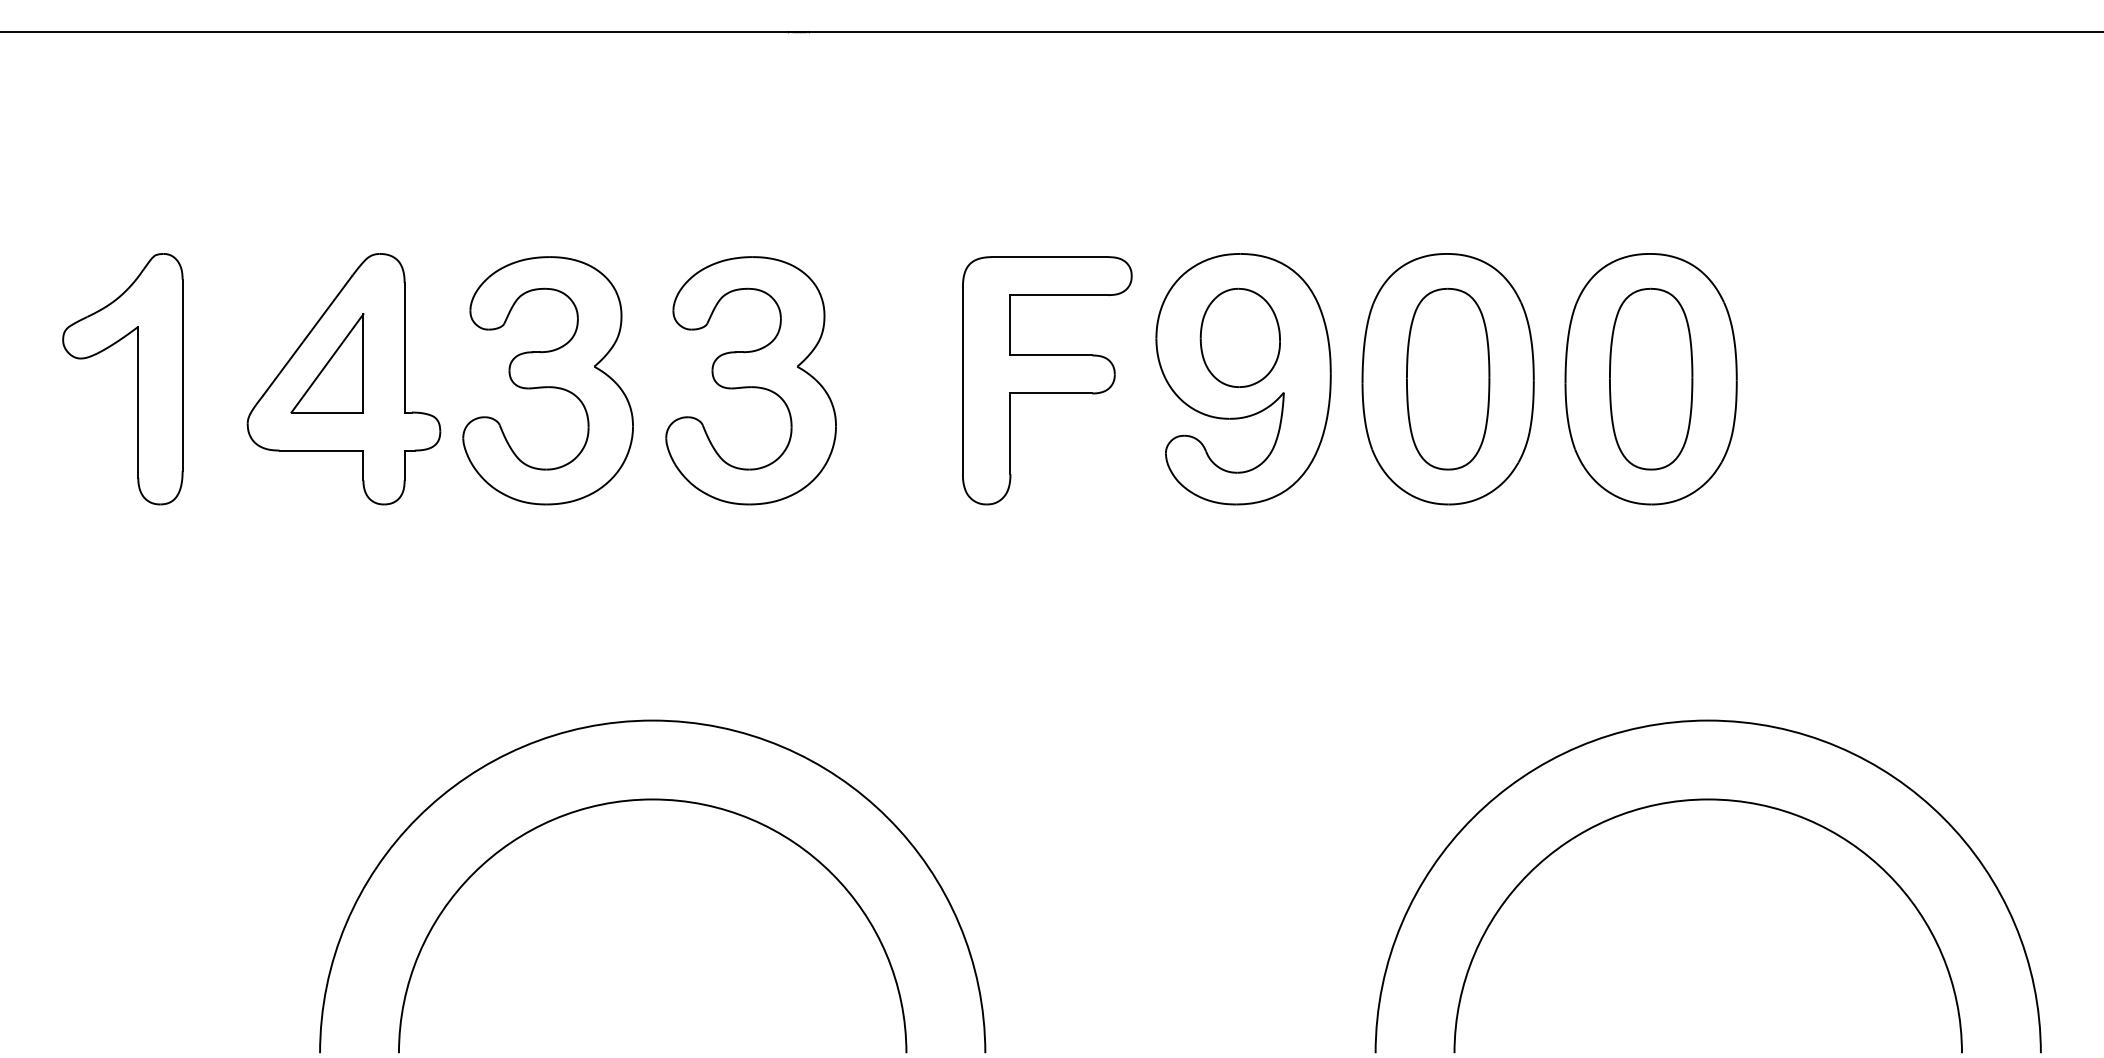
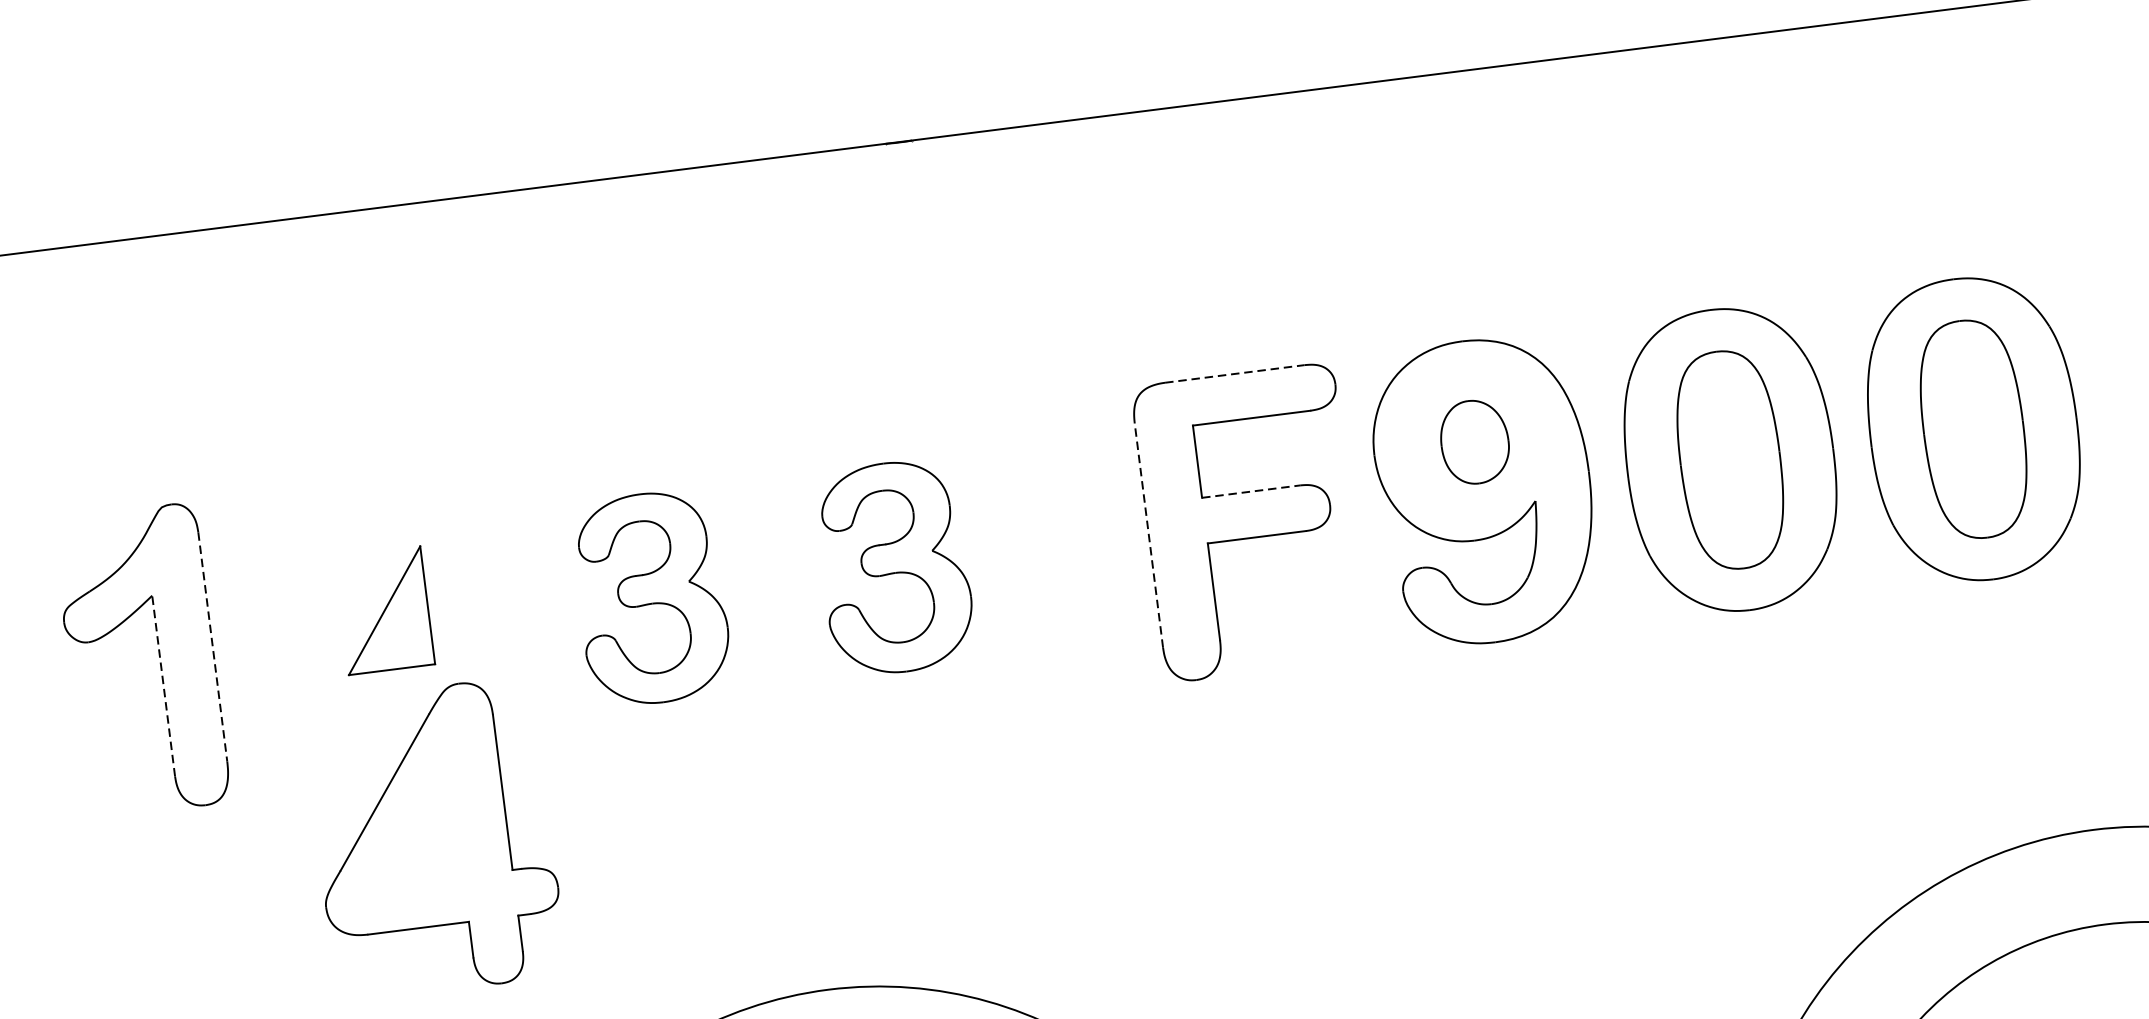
line: (1050, 257) -> (1235, 374), solid -> dashed
part: (1239, 337) -> (1473, 441), size x0.7
line: (1051, 355) -> (1251, 491), solid -> dashed
line: (182, 375) -> (212, 647), solid -> dashed
part: (343, 379) -> (434, 839), moved
part: (547, 380) -> (650, 597), size x0.7
part: (750, 380) -> (894, 567), size x0.7
line: (962, 380) -> (1148, 535), solid -> dashed
line: (138, 401) -> (163, 685), solid -> dashed

